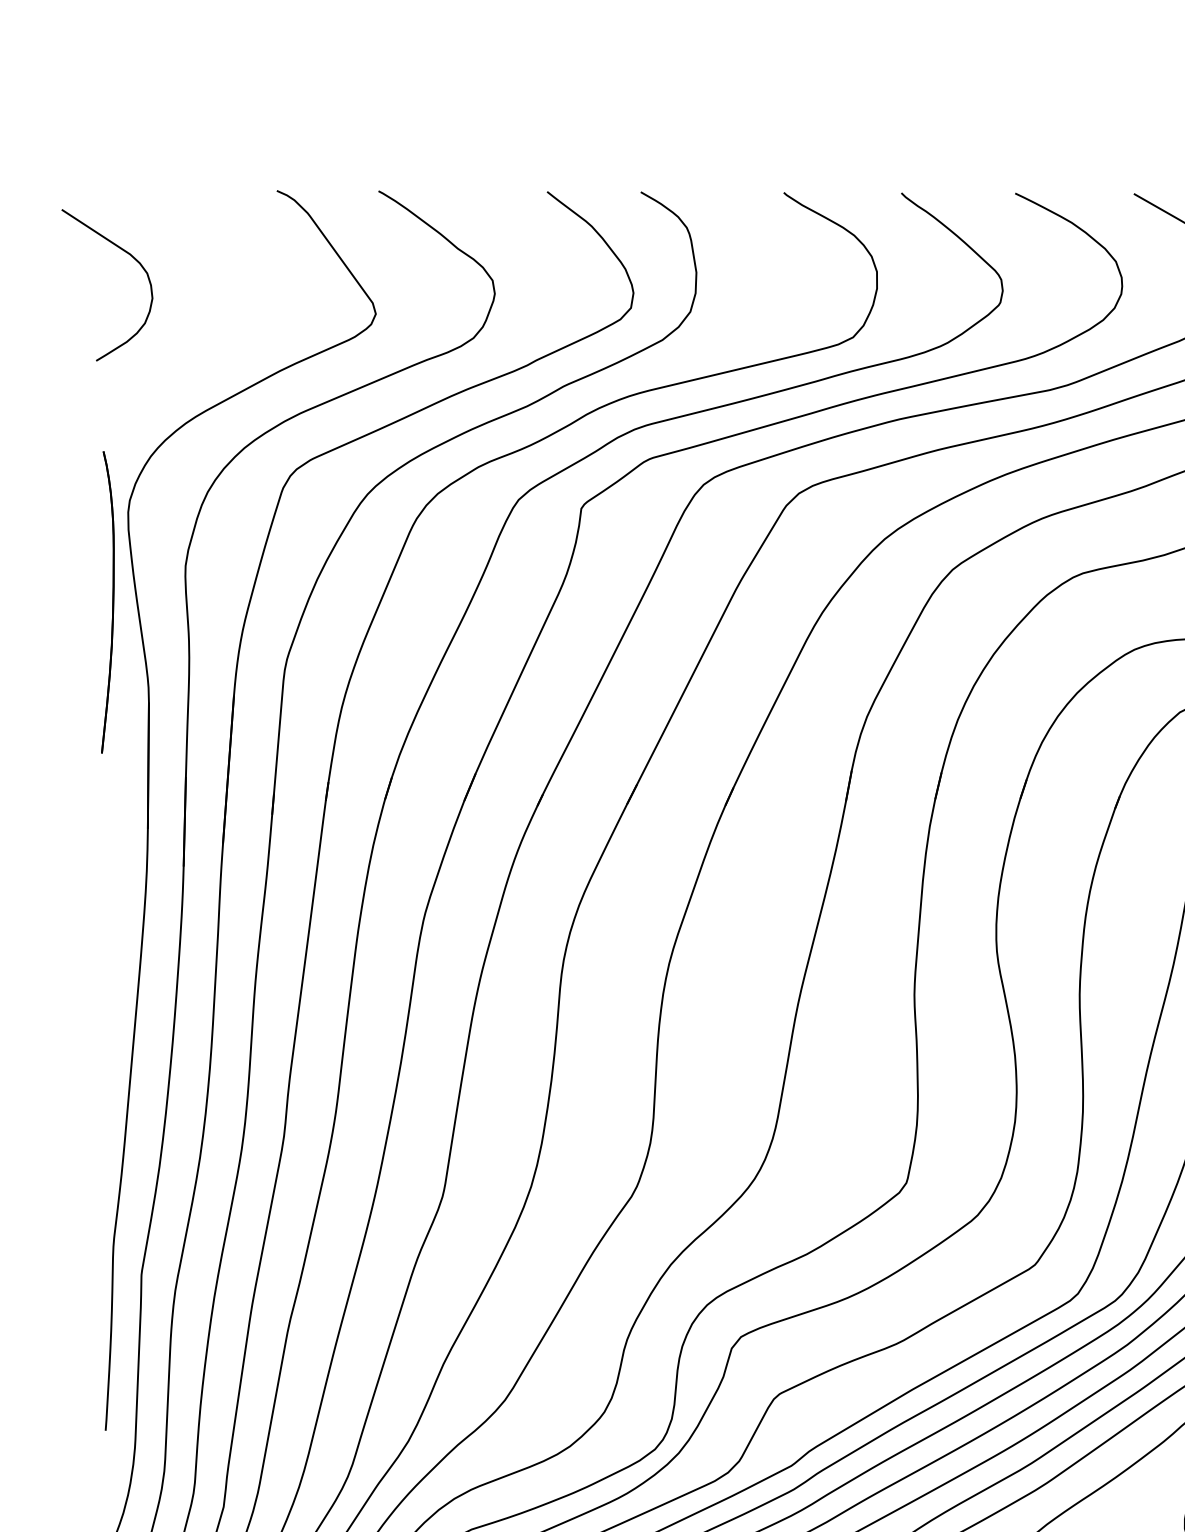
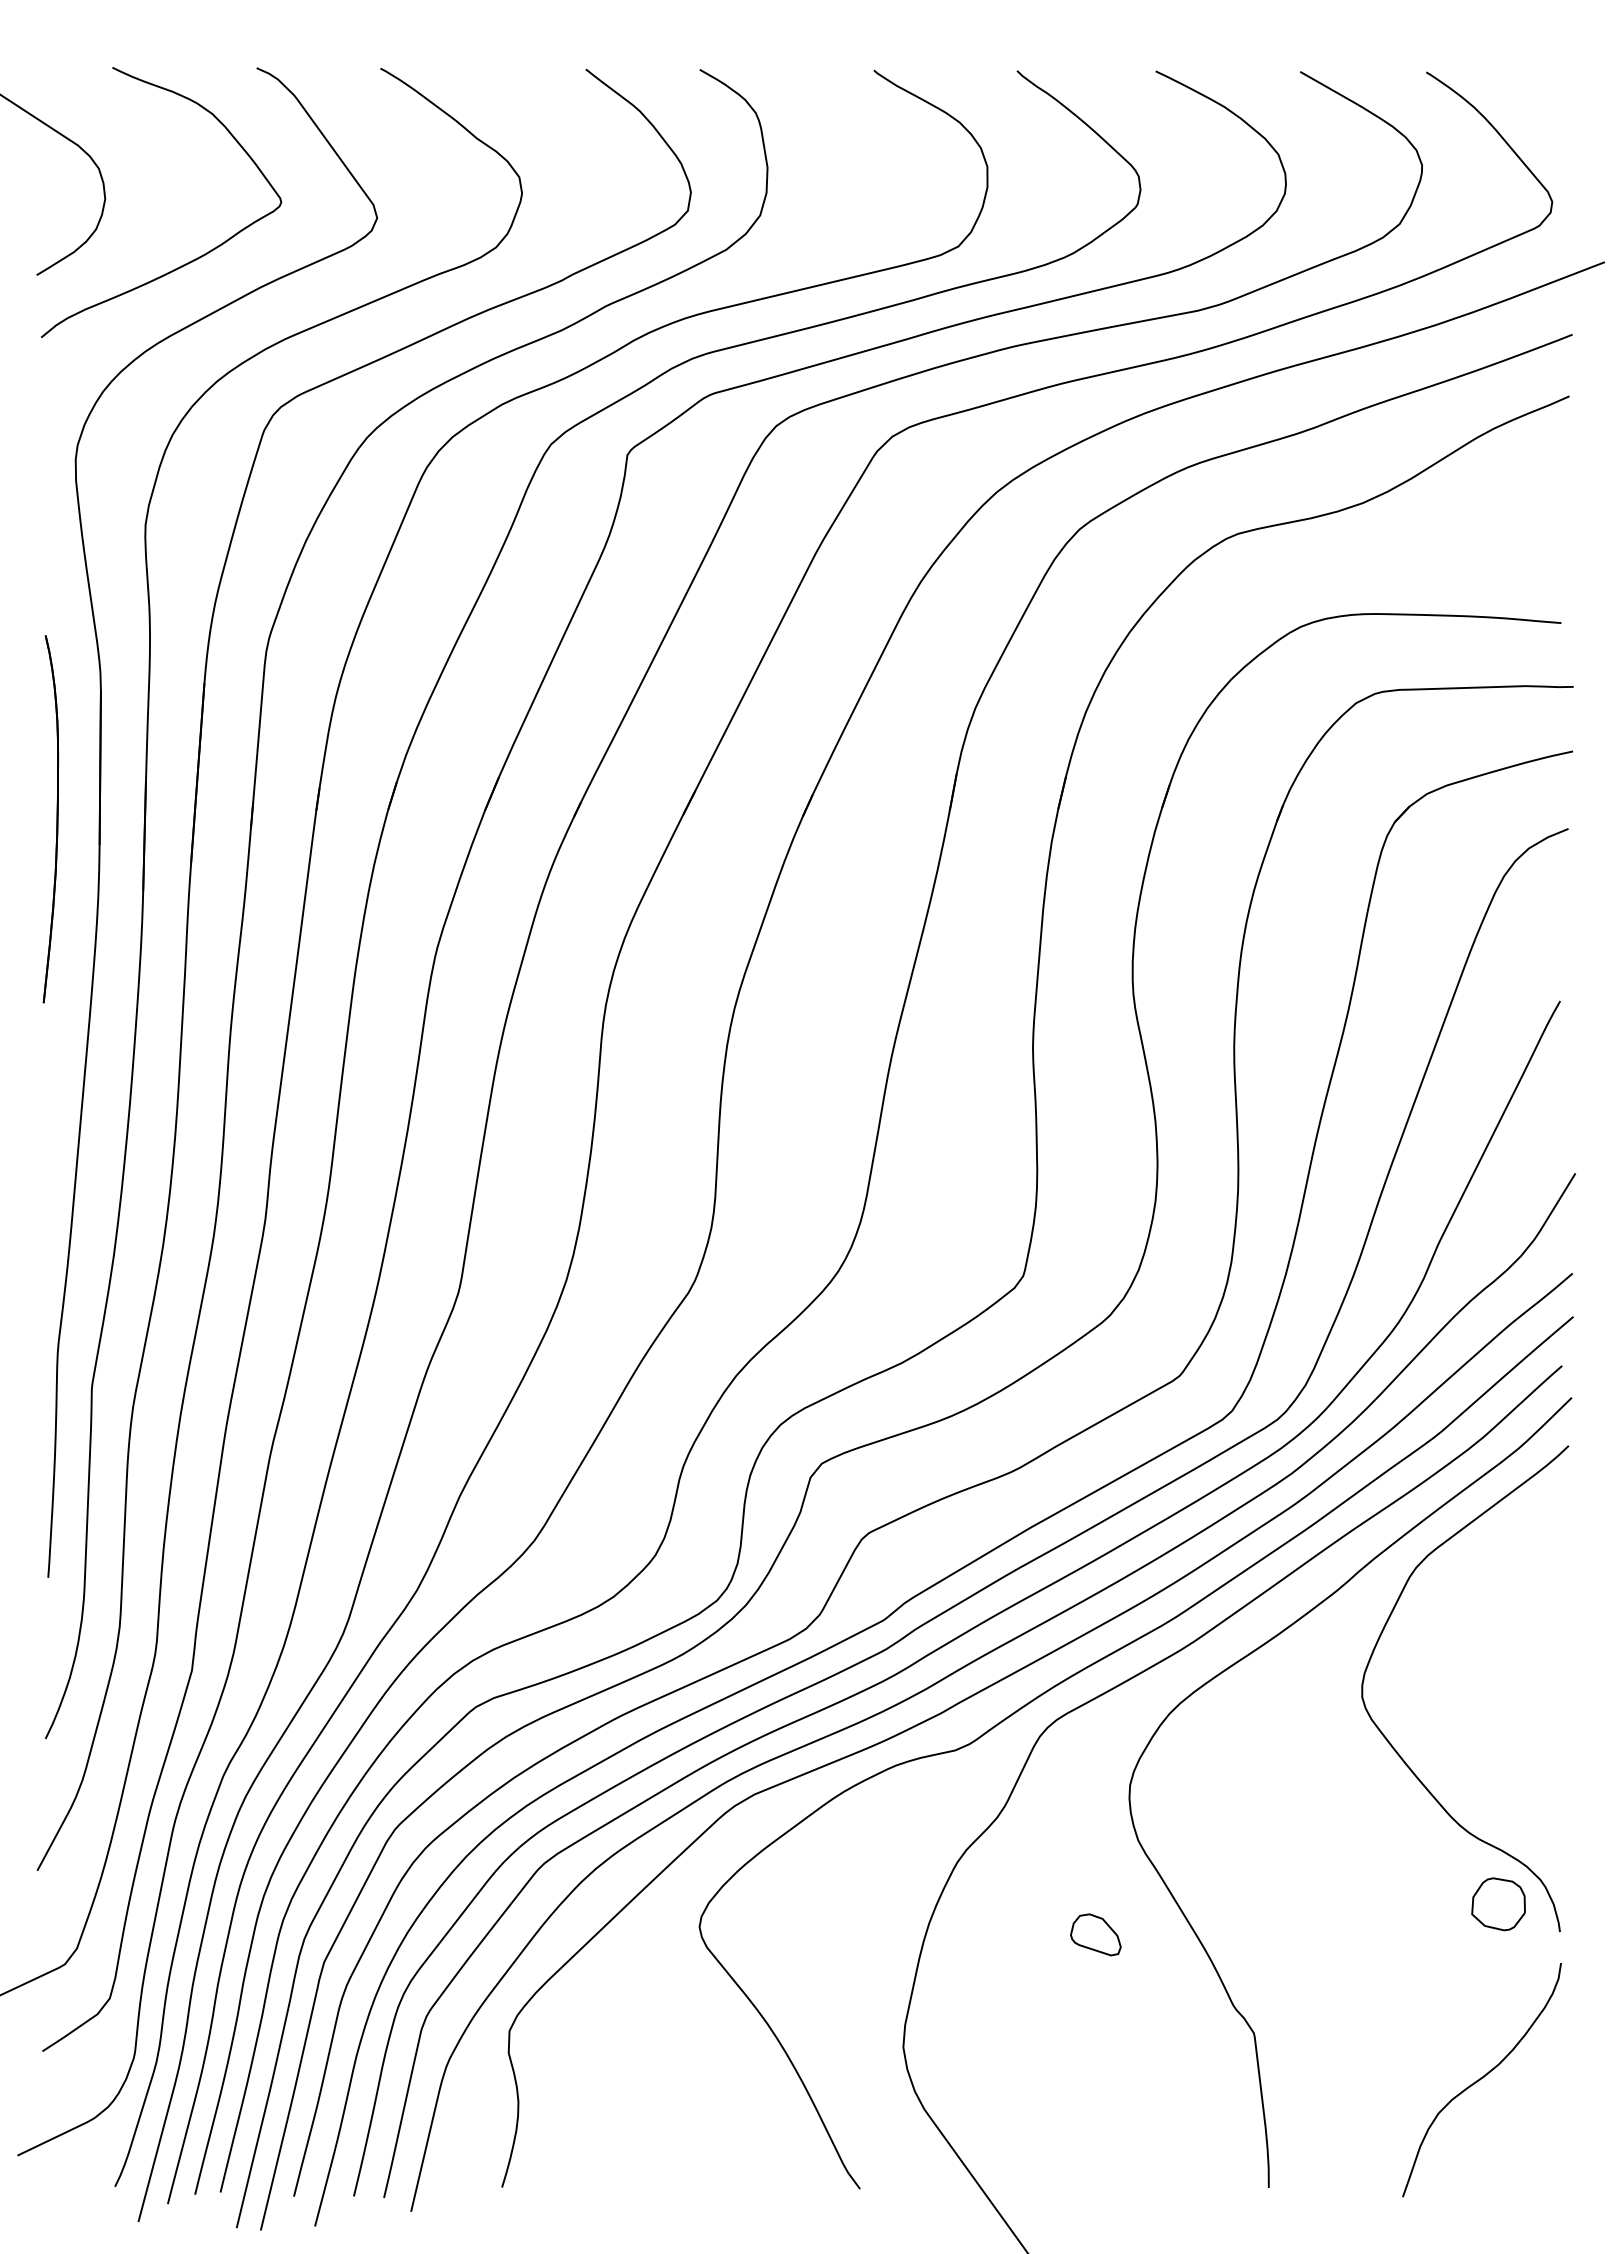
curve: (223, 348) -> (191, 260), added
part: (107, 602) -> (50, 819), moved

